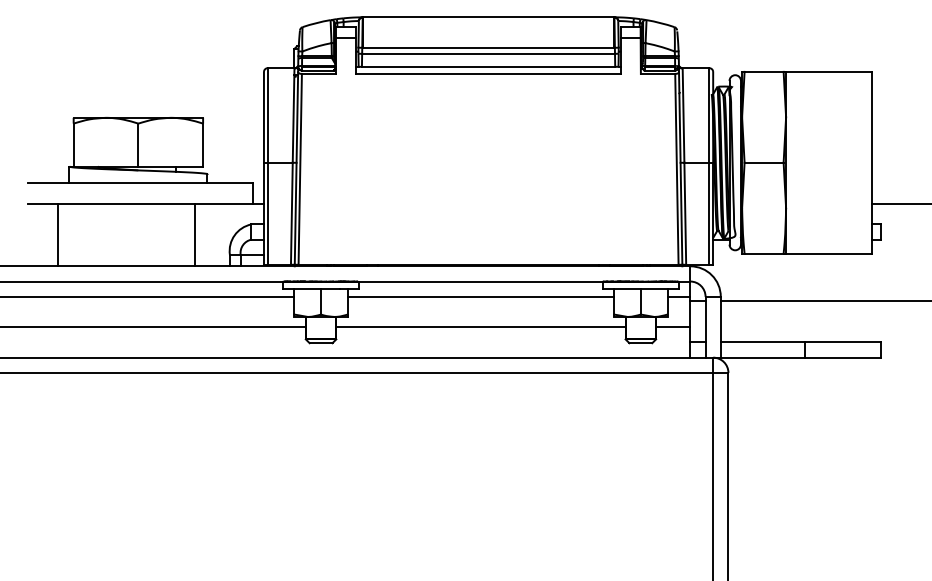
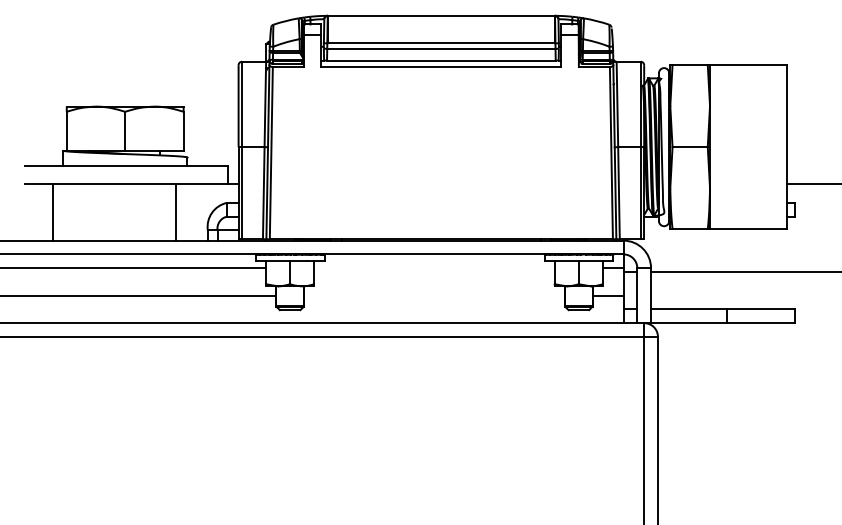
line: (480, 296) -> (434, 267), removed
line: (480, 327) -> (434, 295), removed

